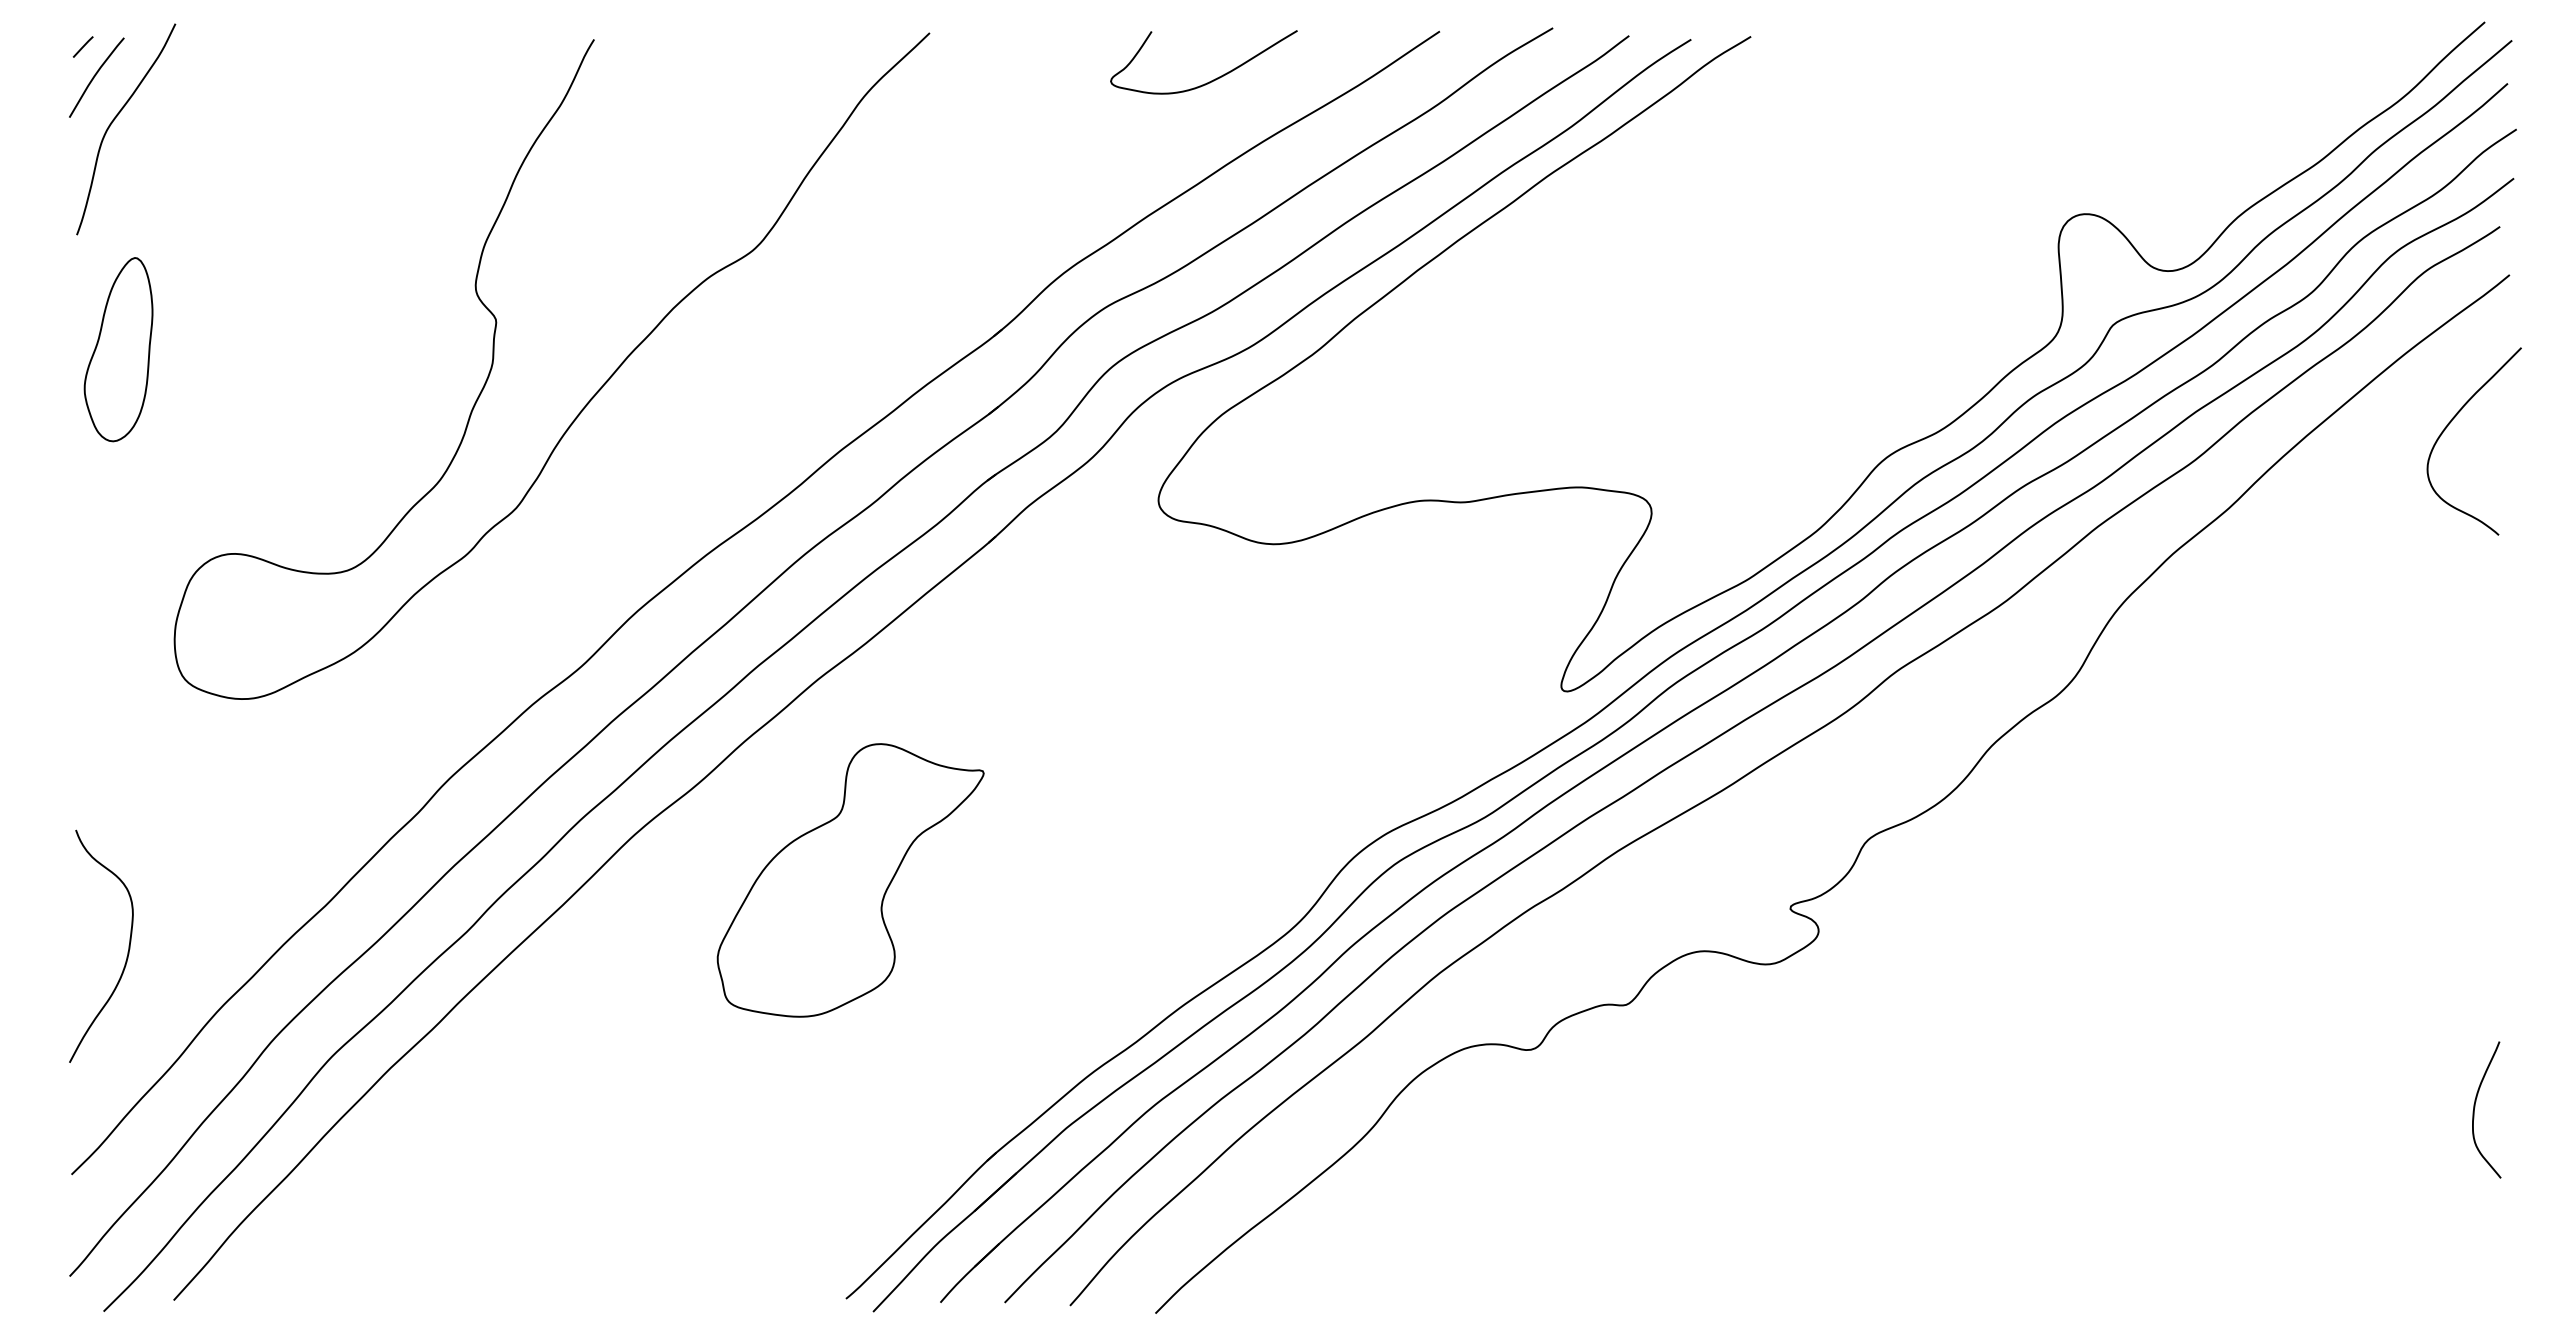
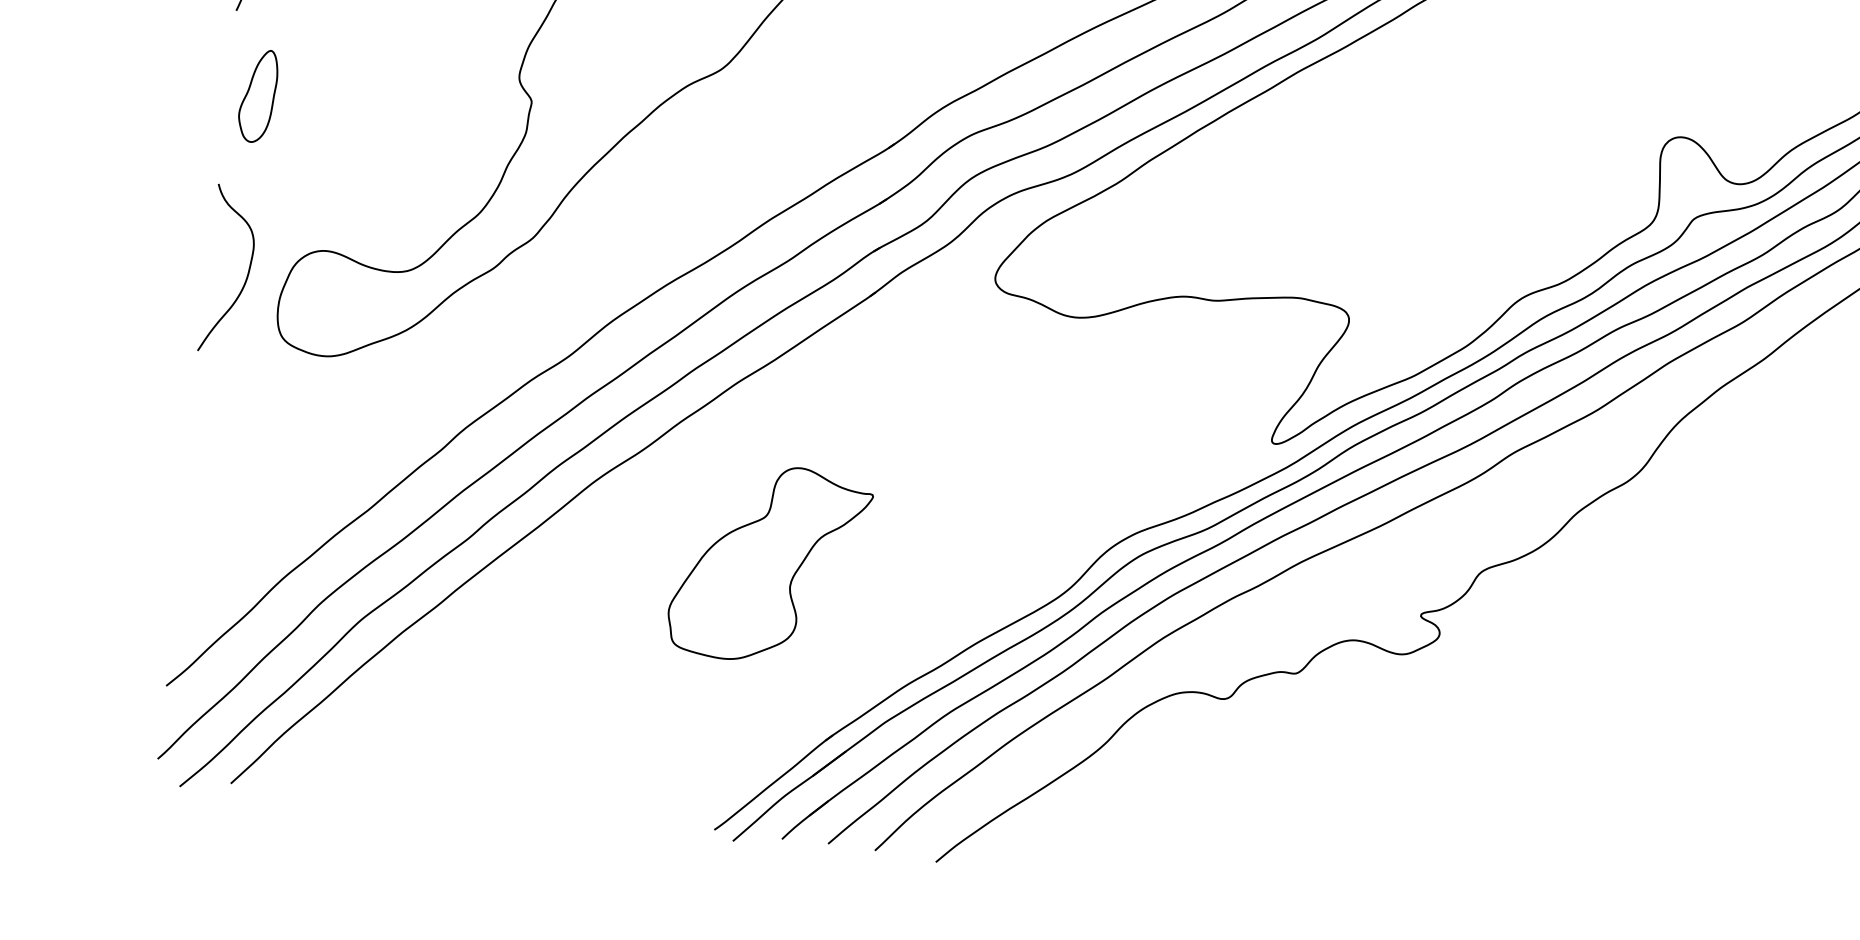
part: (118, 349) -> (258, 95), size x0.7
part: (850, 880) -> (769, 564), moved
curve: (127, 951) -> (247, 274), moved

